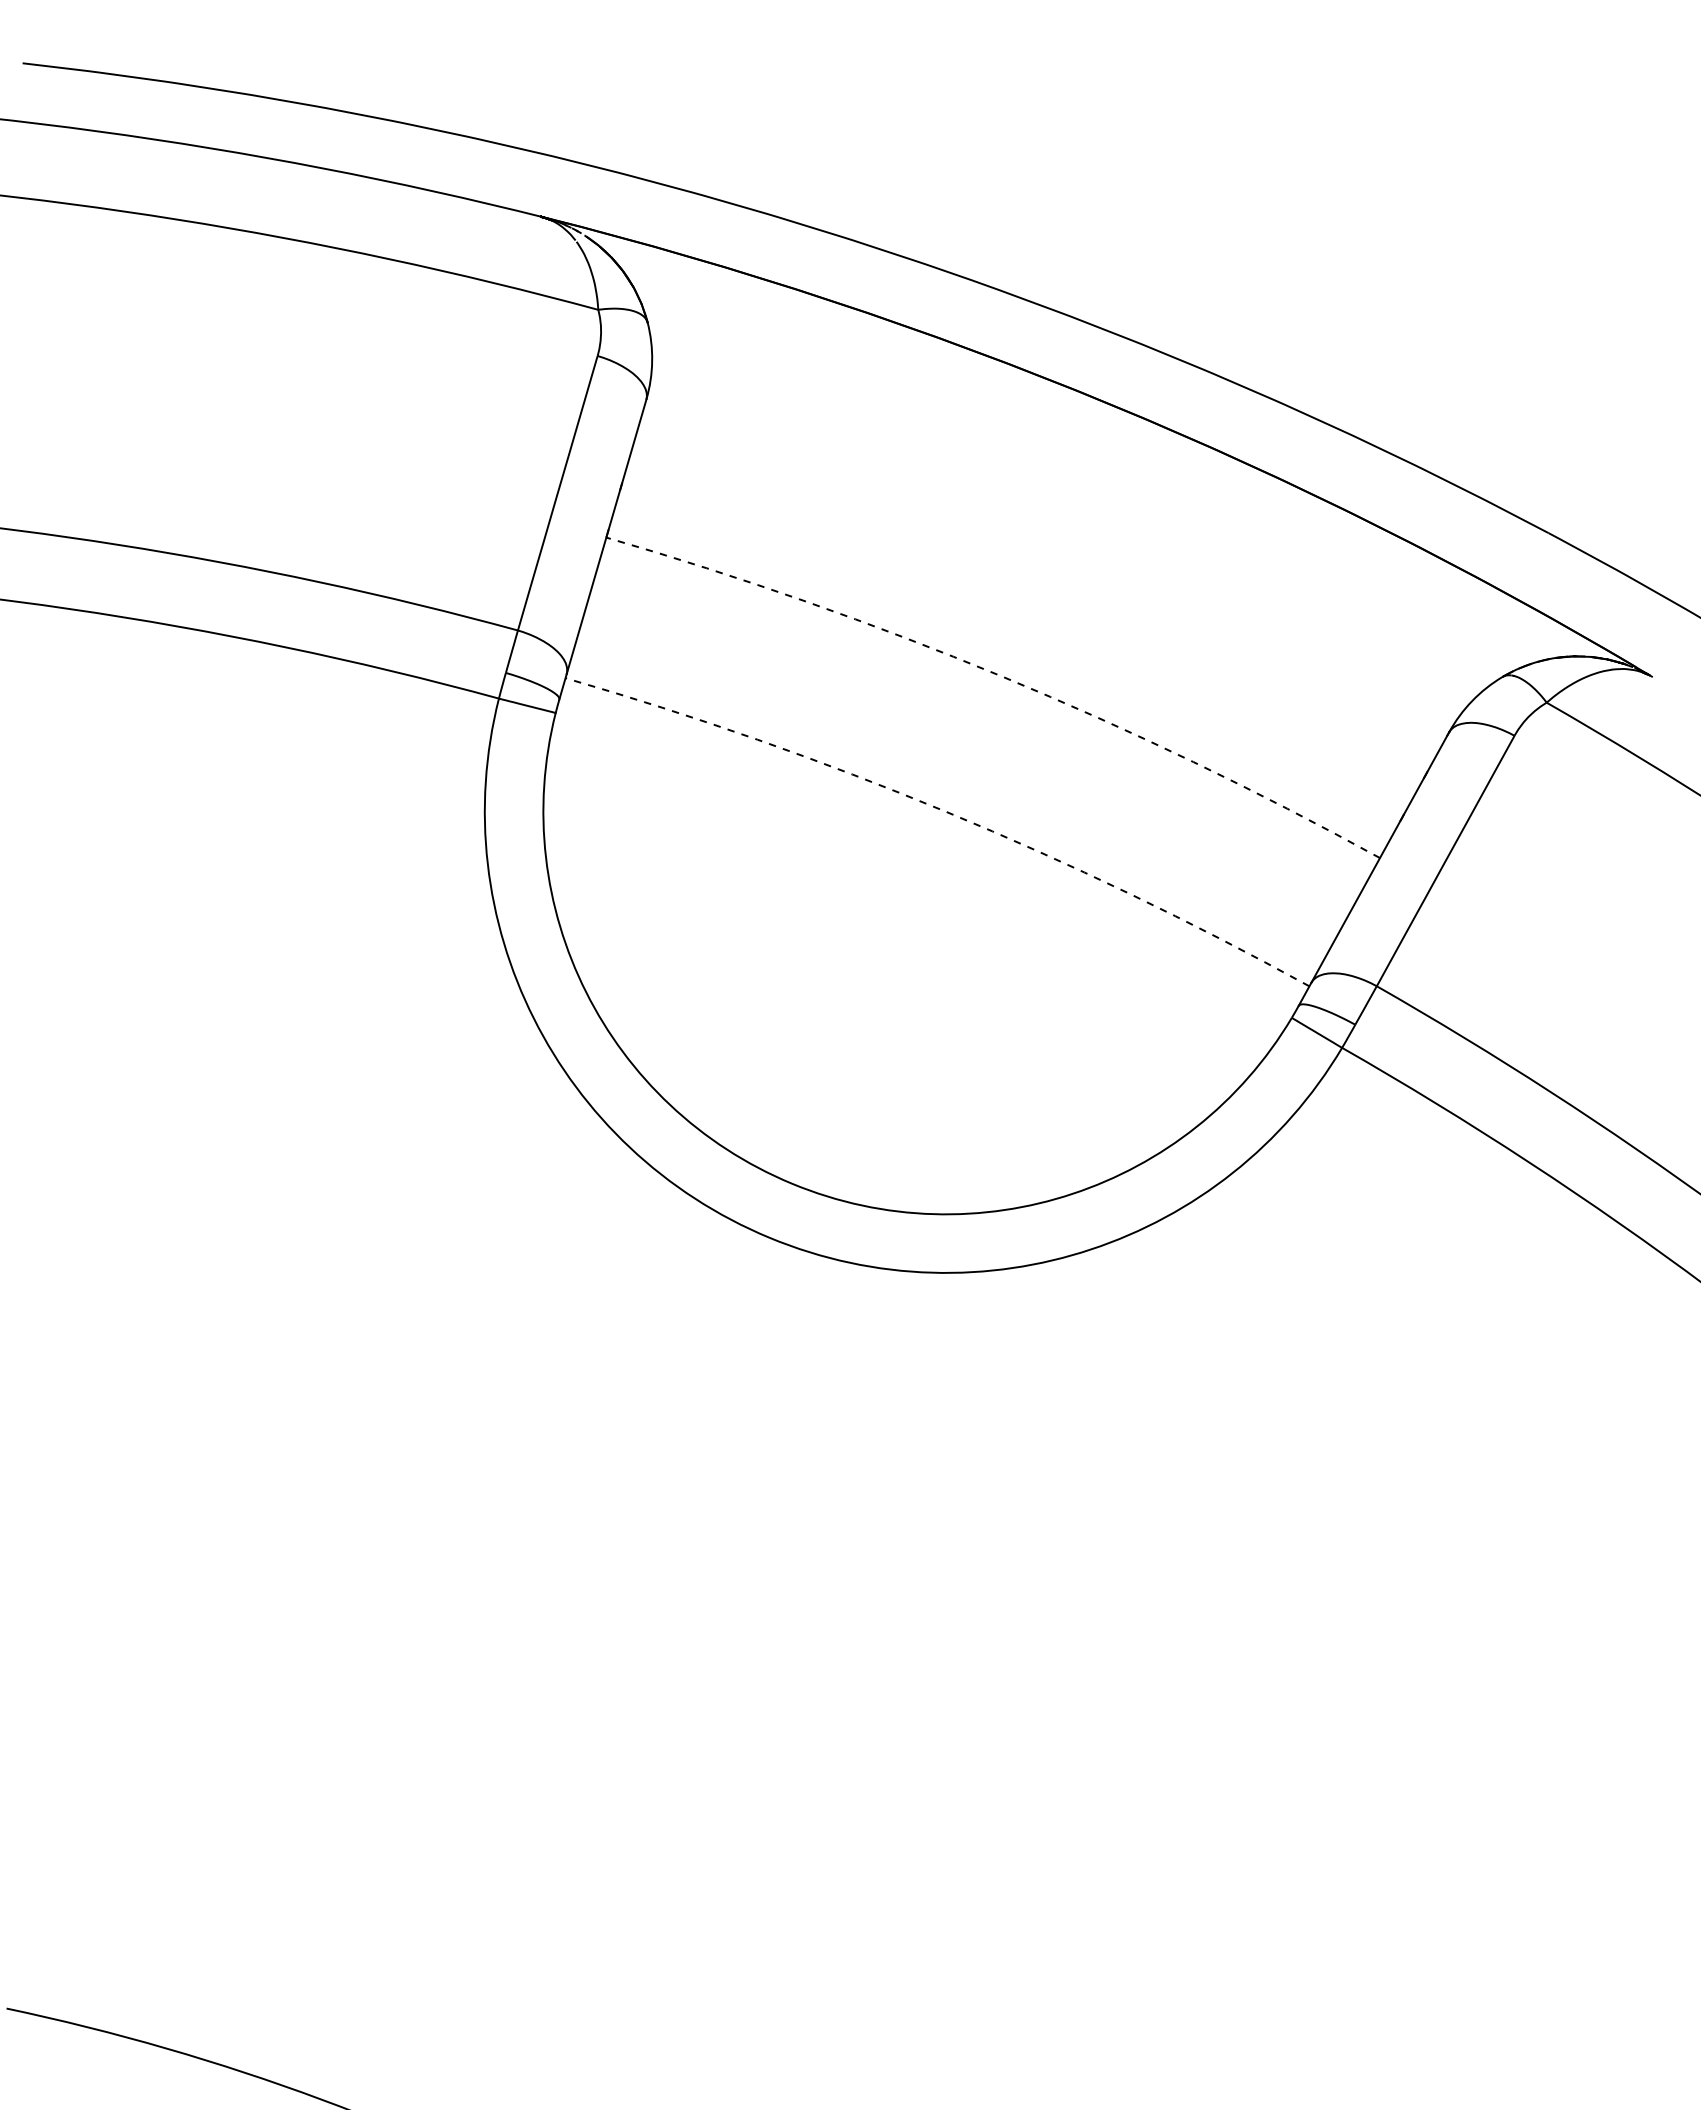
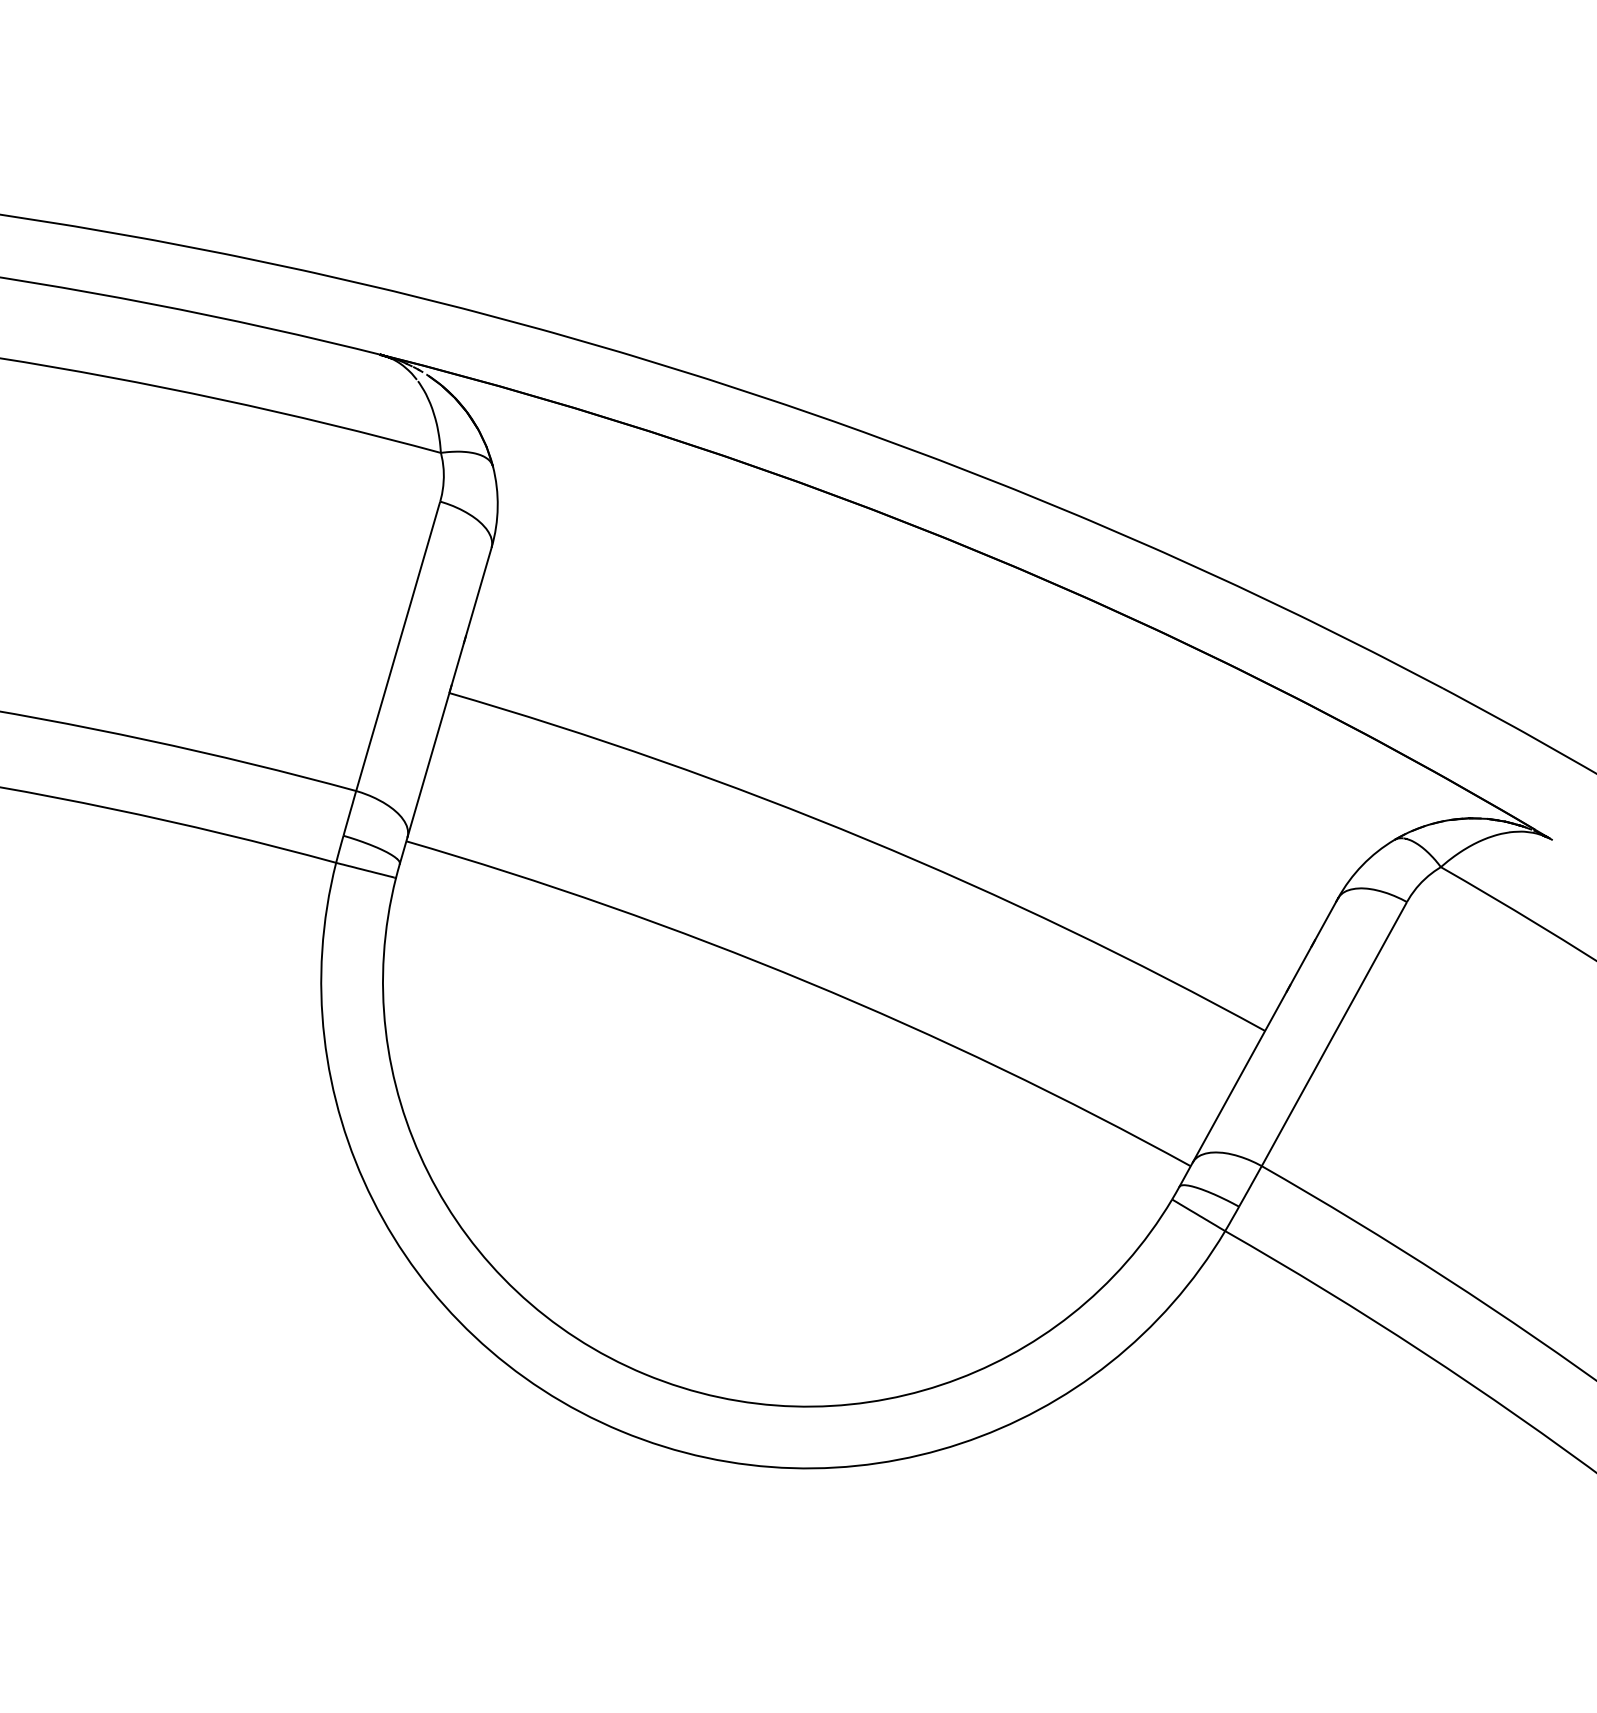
arc: (1002, 676) -> (867, 839), dashed -> solid
arc: (945, 811) -> (806, 981), dashed -> solid

